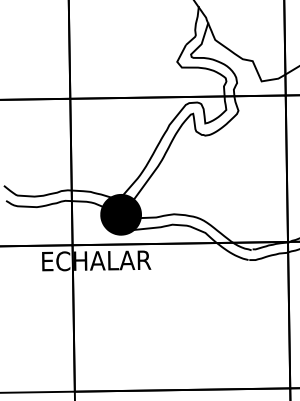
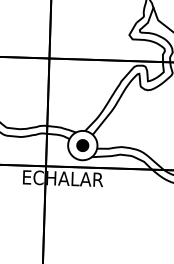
fill: (121, 214) -> (83, 145), removed

